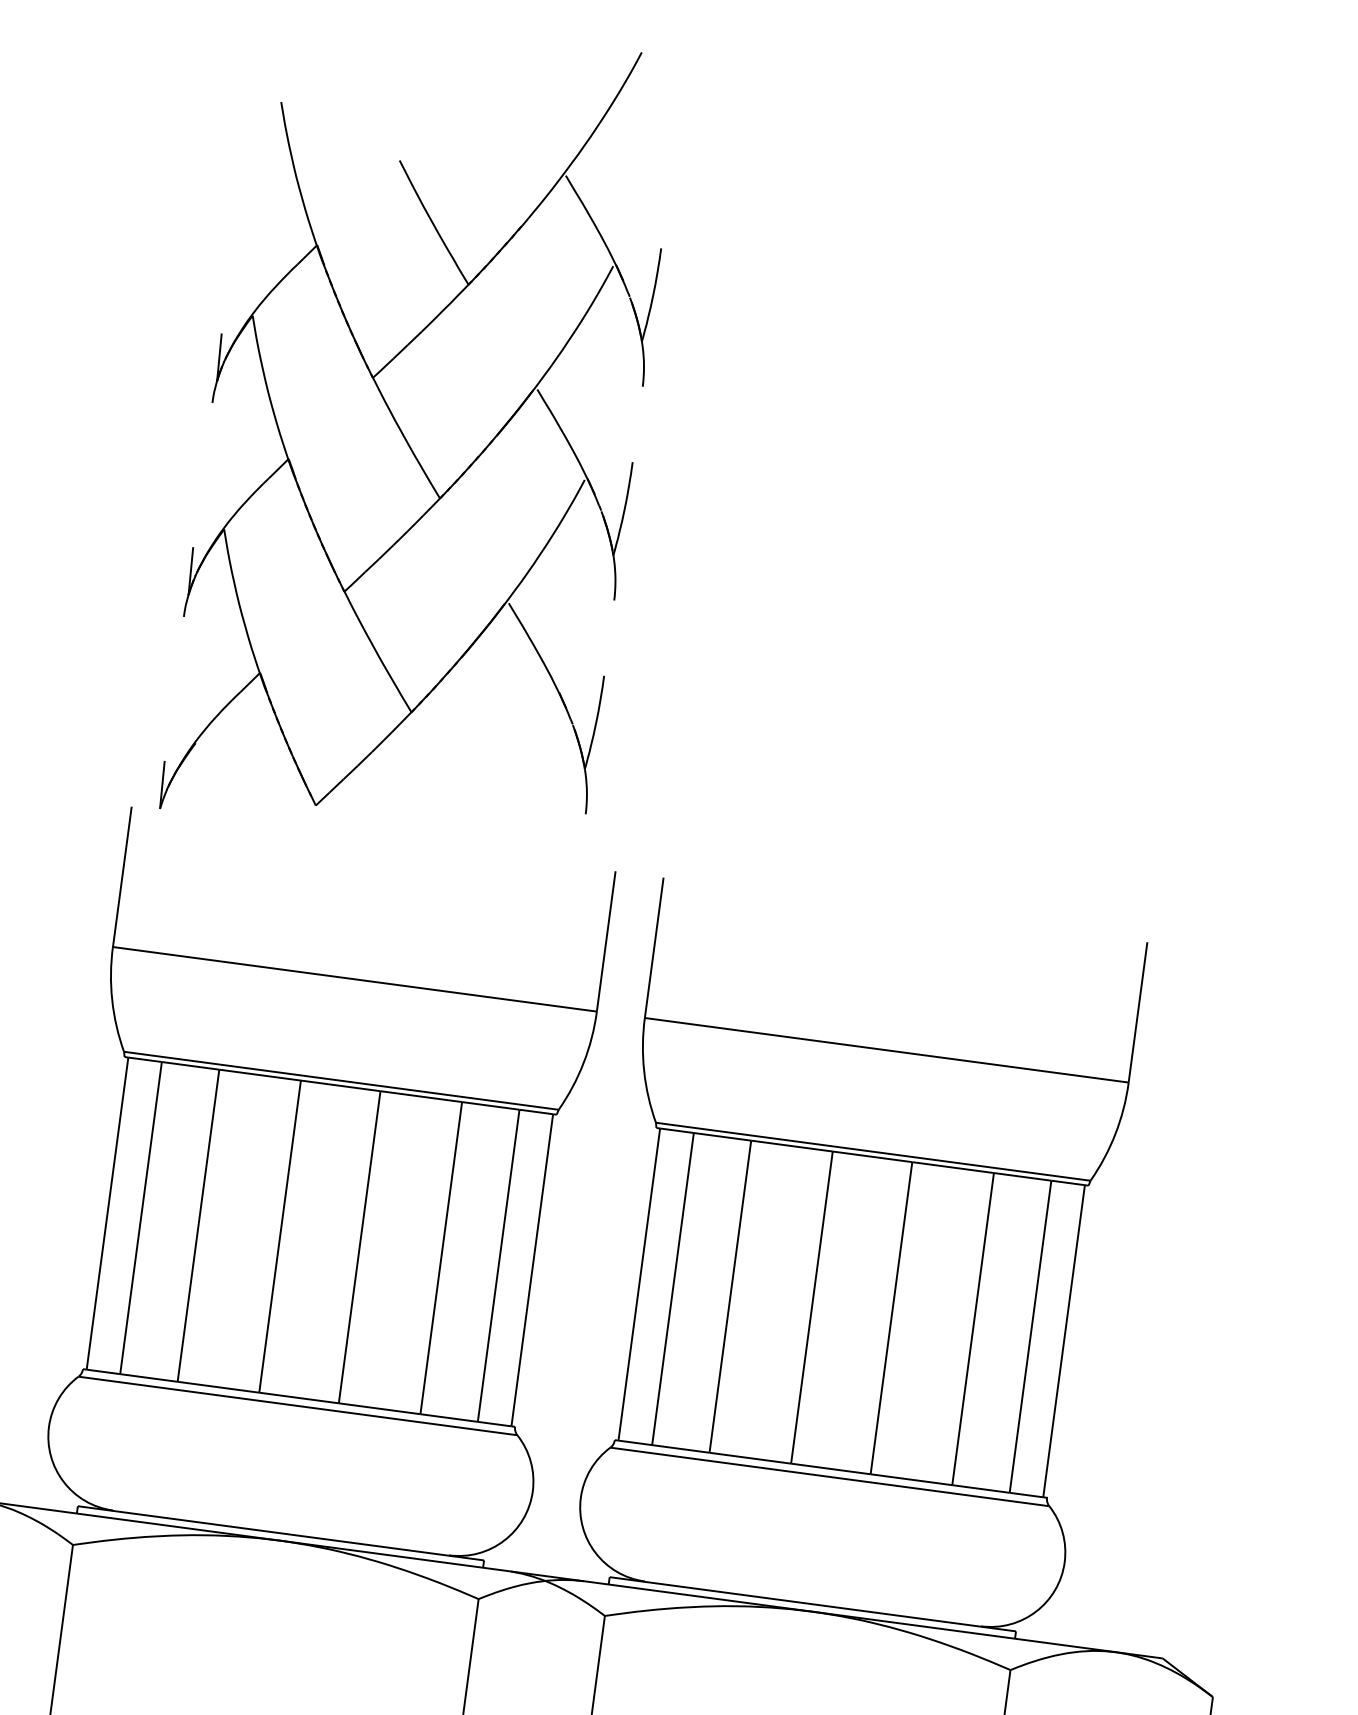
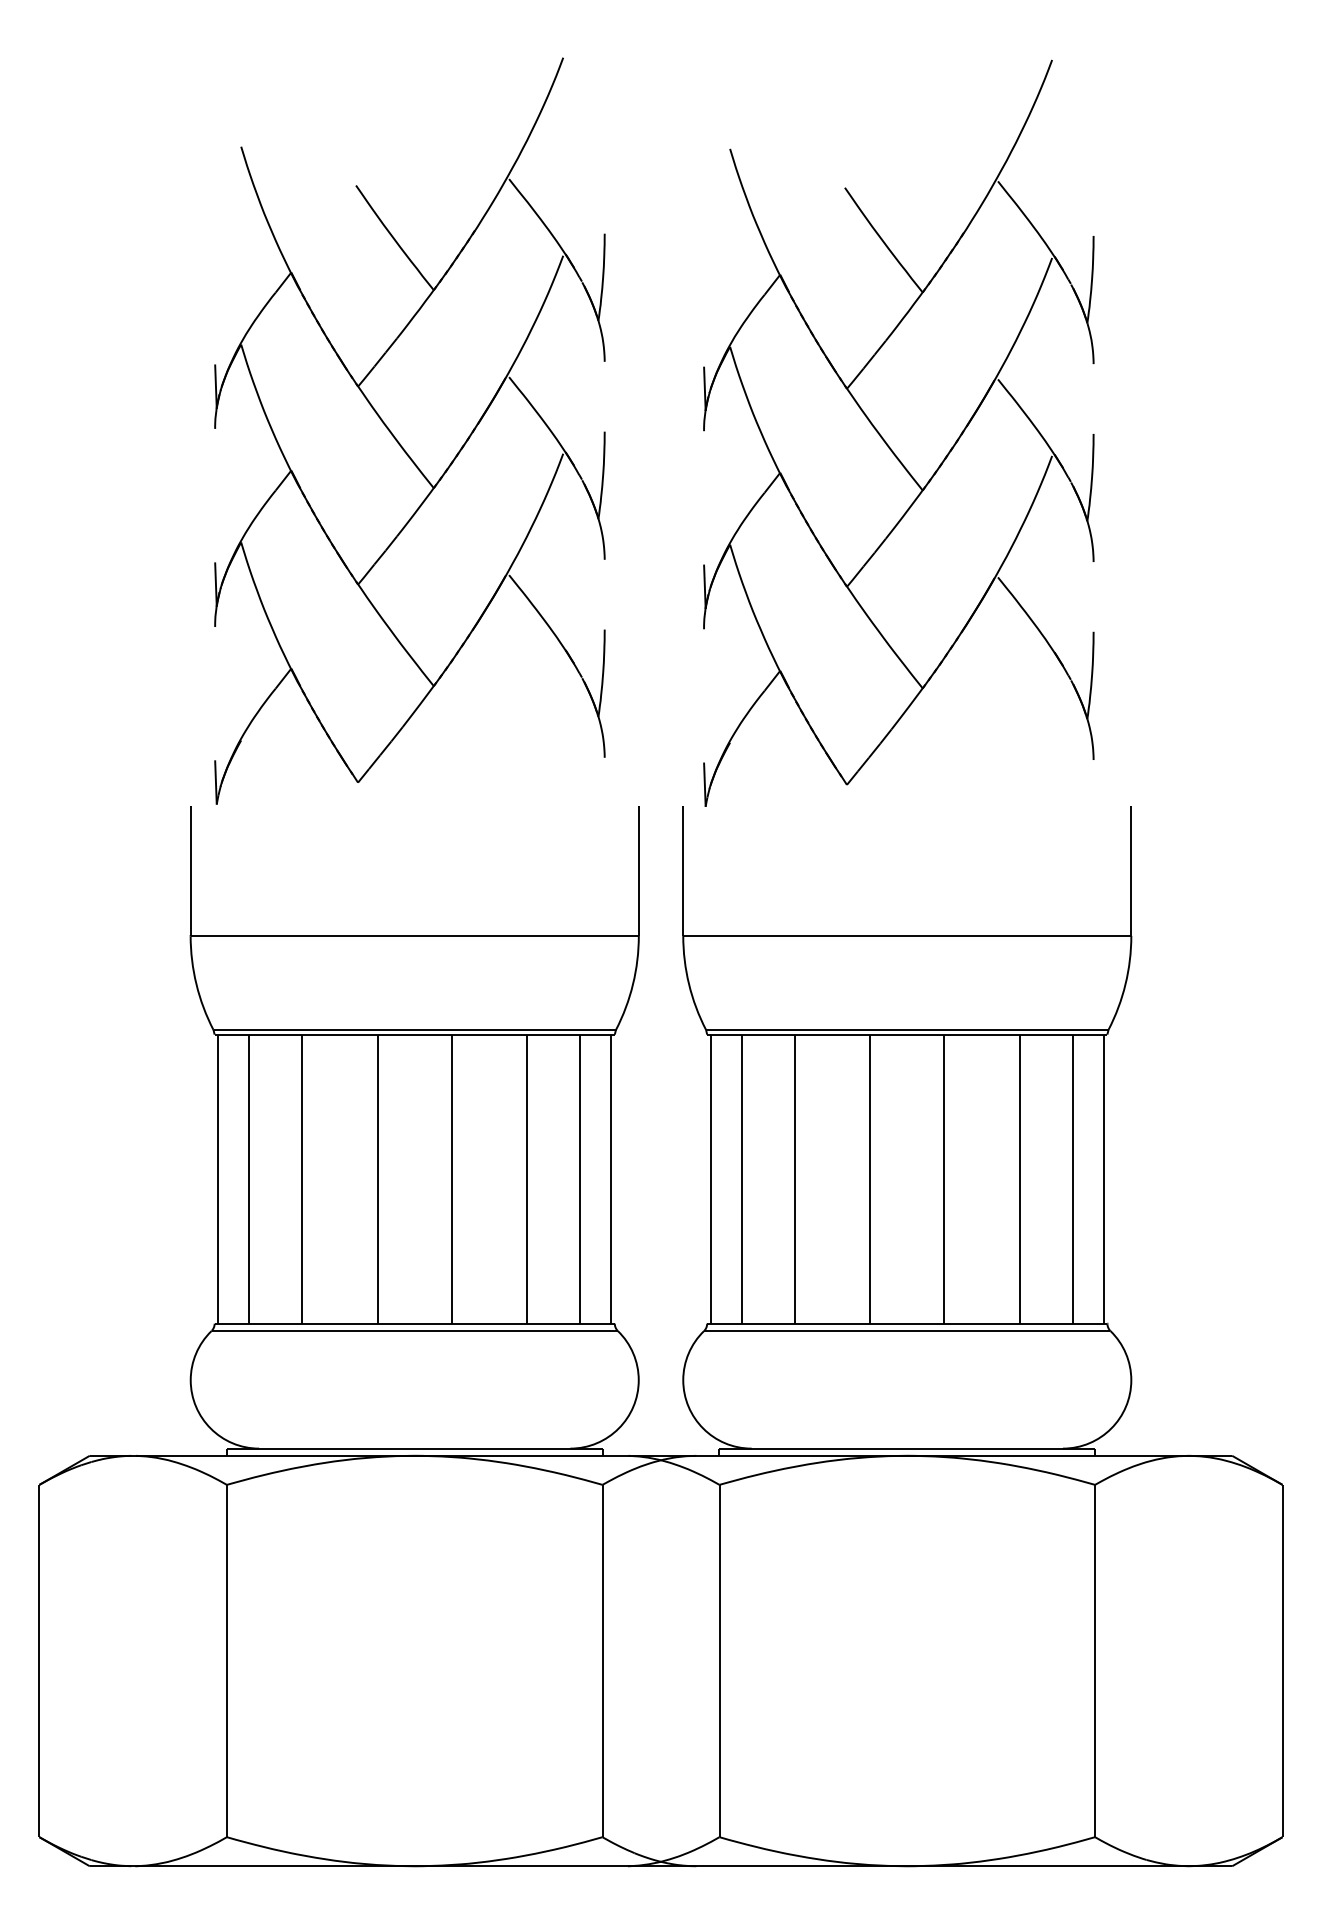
part: (949, 505) -> (898, 432), added

